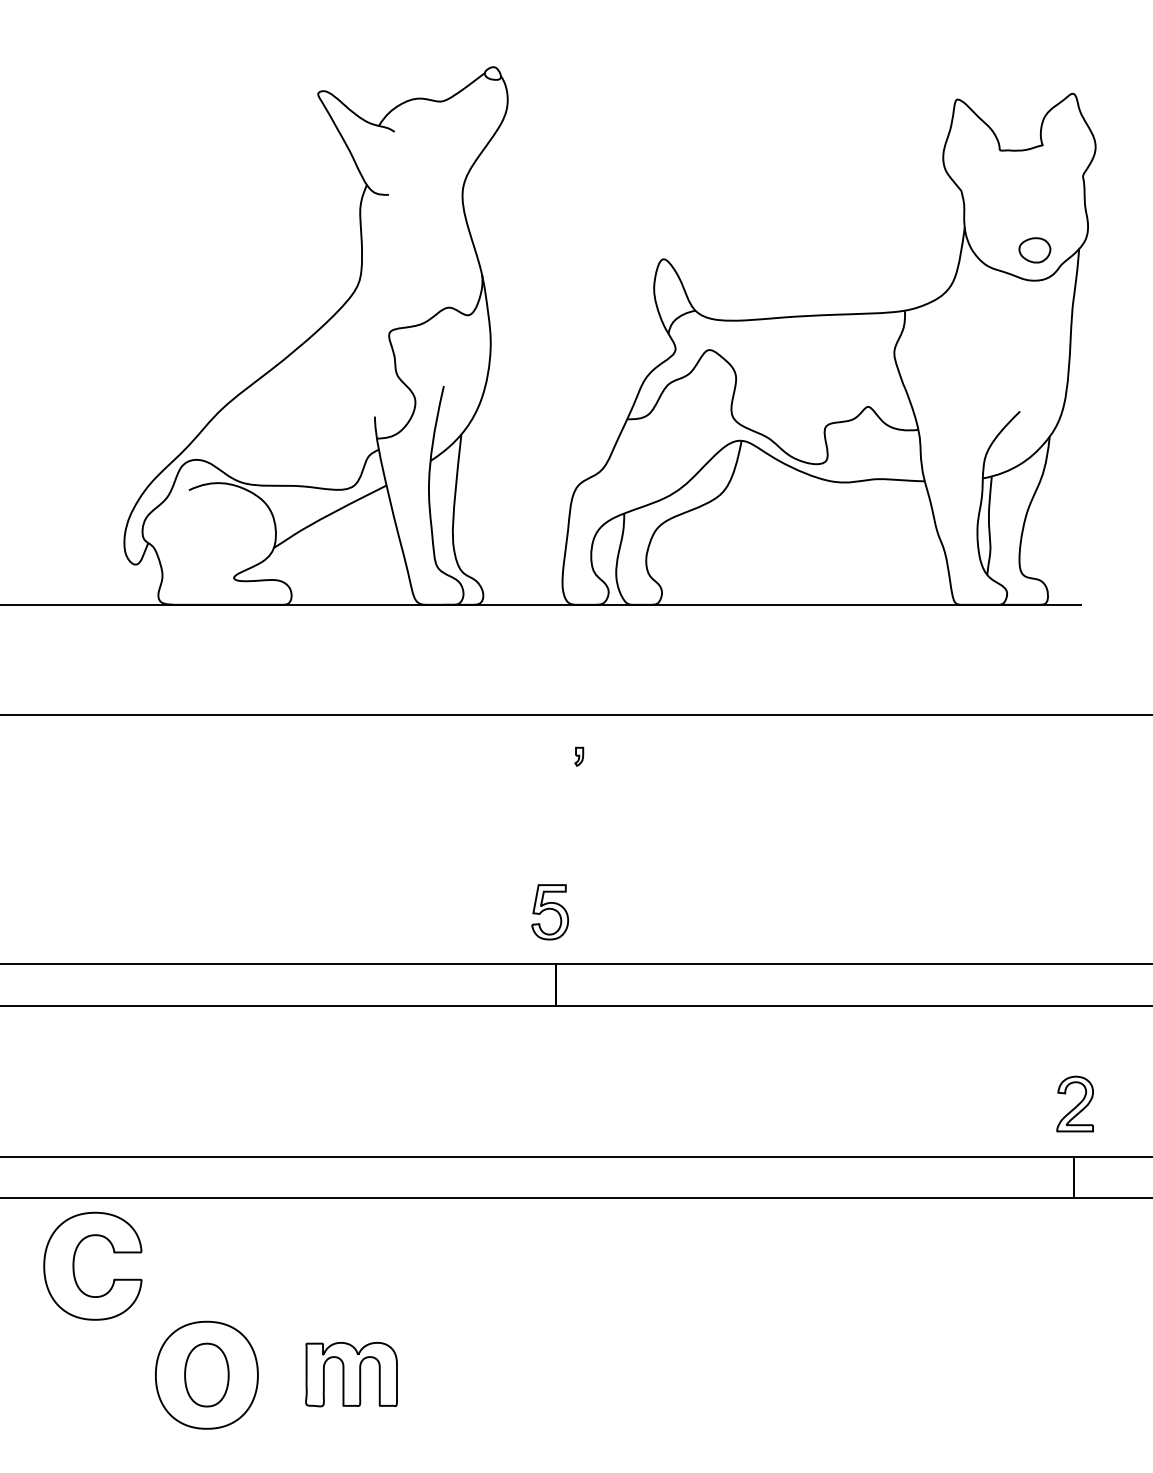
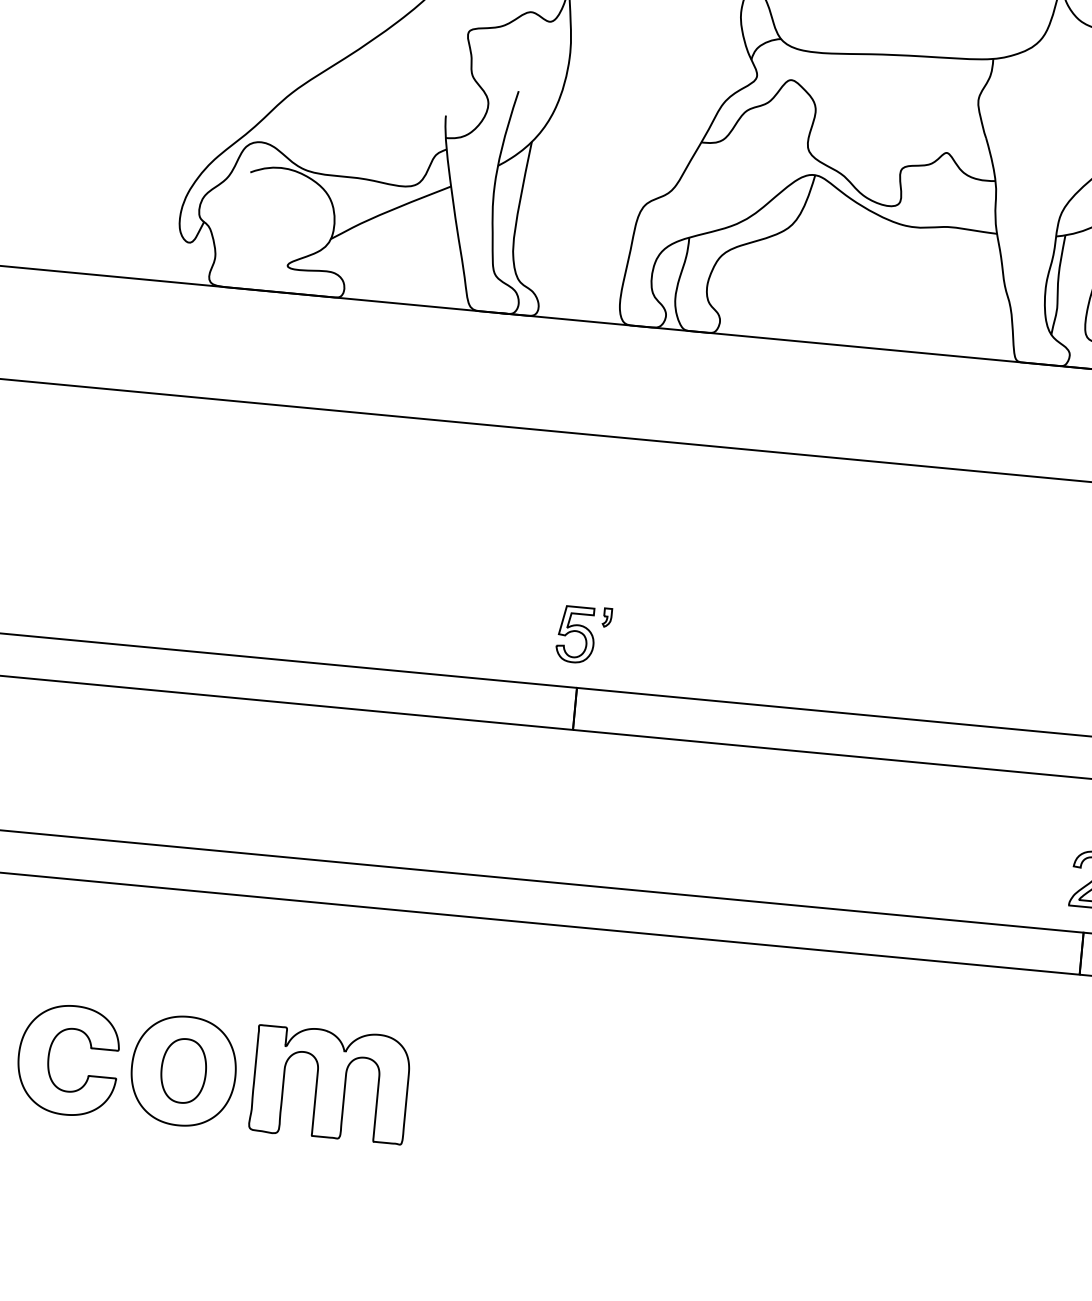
part: (579, 756) -> (607, 617), moved
part: (74, 1265) -> (49, 1057), moved
part: (351, 1374) -> (330, 1084), size x1.67

